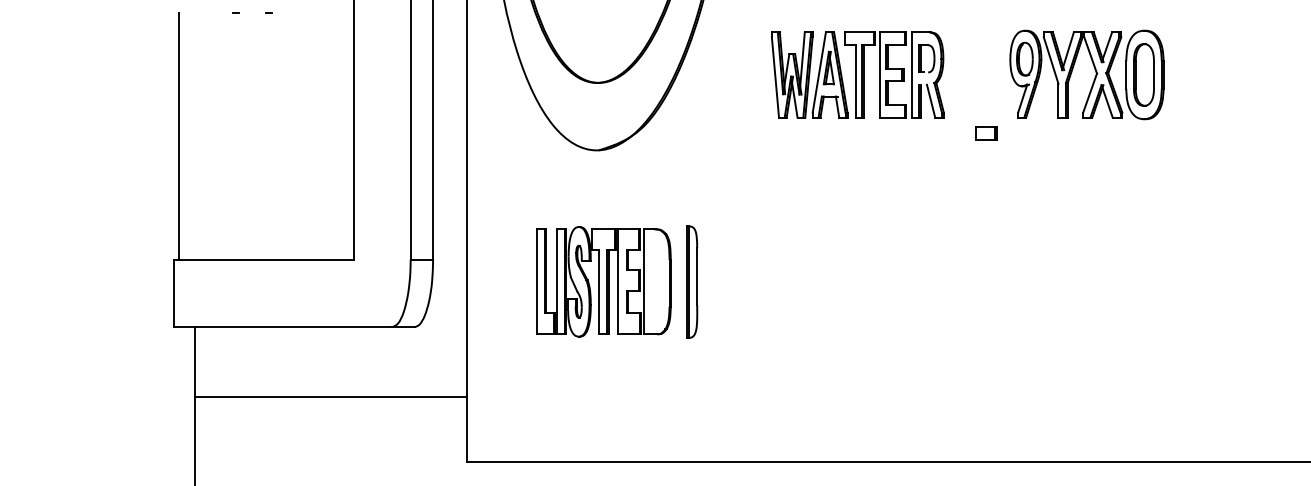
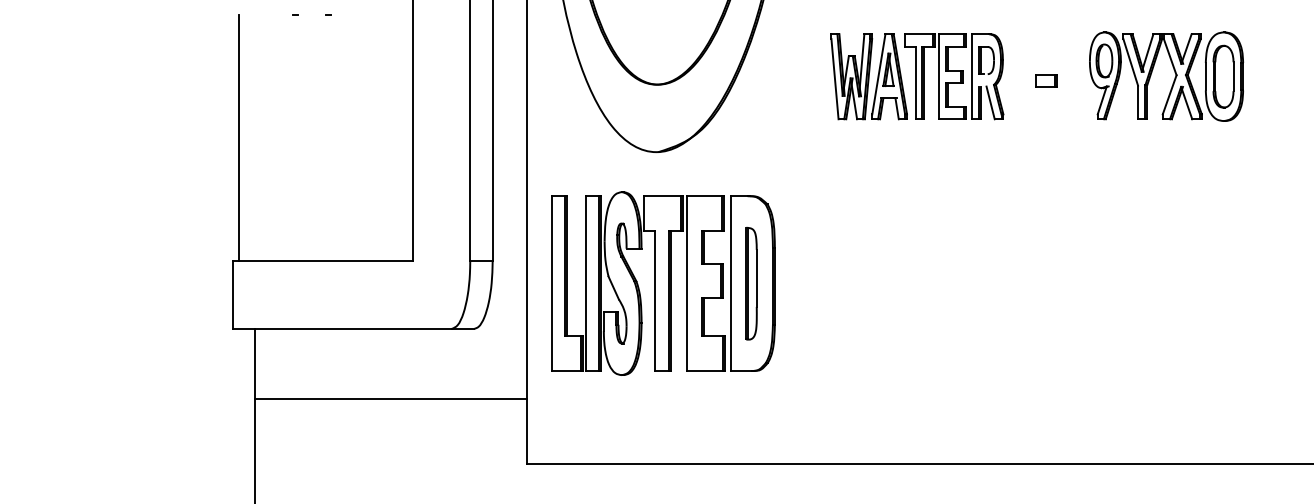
part: (1094, 75) -> (1174, 77), moved
part: (986, 132) -> (1046, 80), moved
part: (603, 281) -> (663, 283), size x1.67

